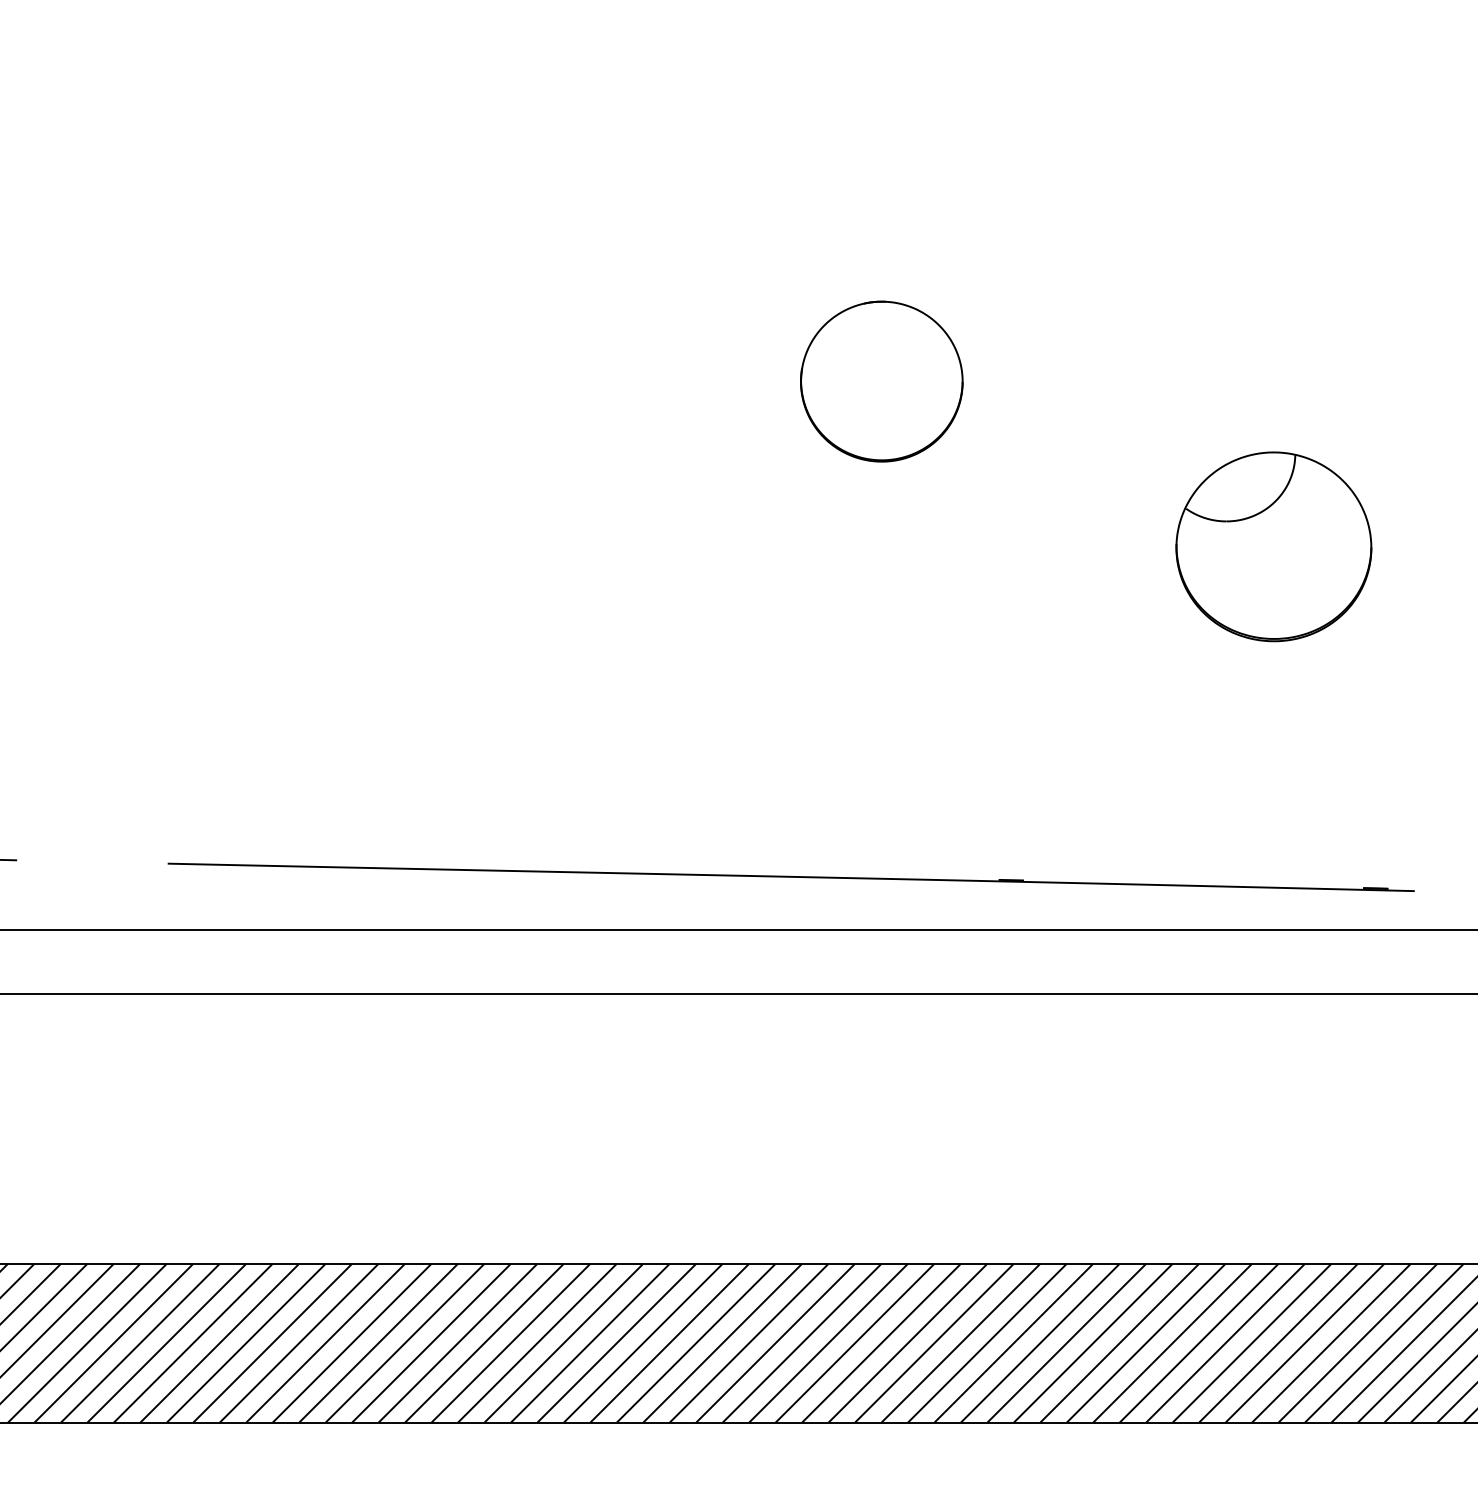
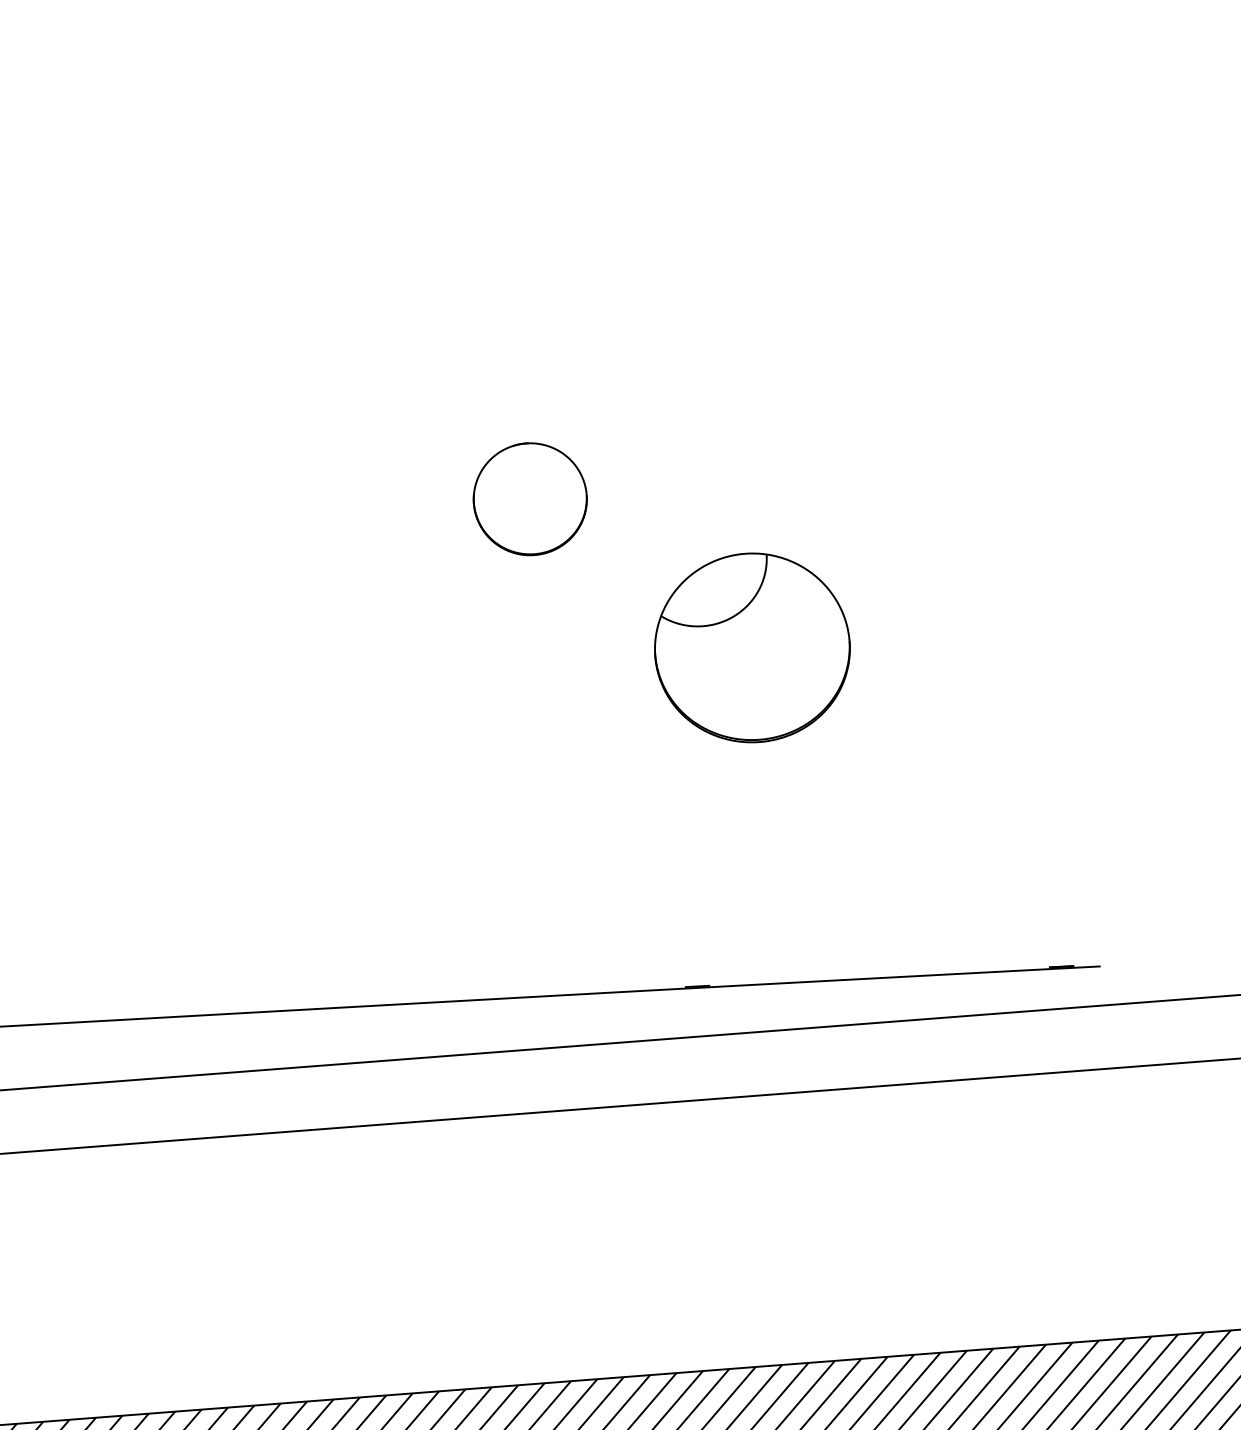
part: (881, 381) -> (529, 499), size x0.7
part: (1273, 546) -> (751, 647), moved

